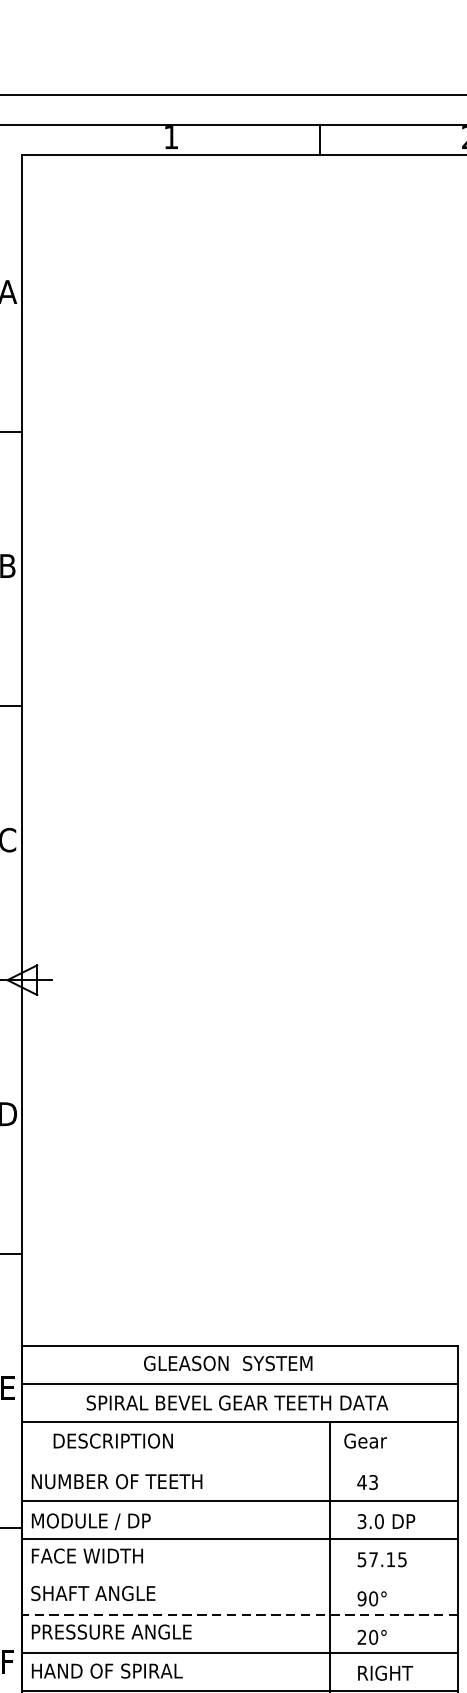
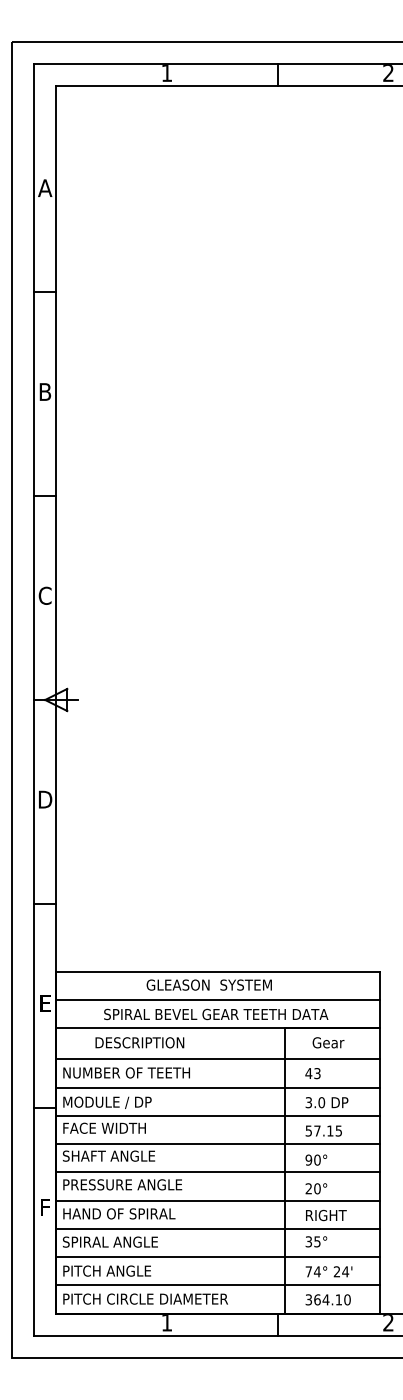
text: (112, 1440) -> (139, 1042), moved
text: (365, 1440) -> (328, 1042), moved
line: (240, 1463) -> (218, 1059), added
line: (240, 1577) -> (218, 1144), added
line: (239, 1615) -> (217, 1172), dashed -> solid

